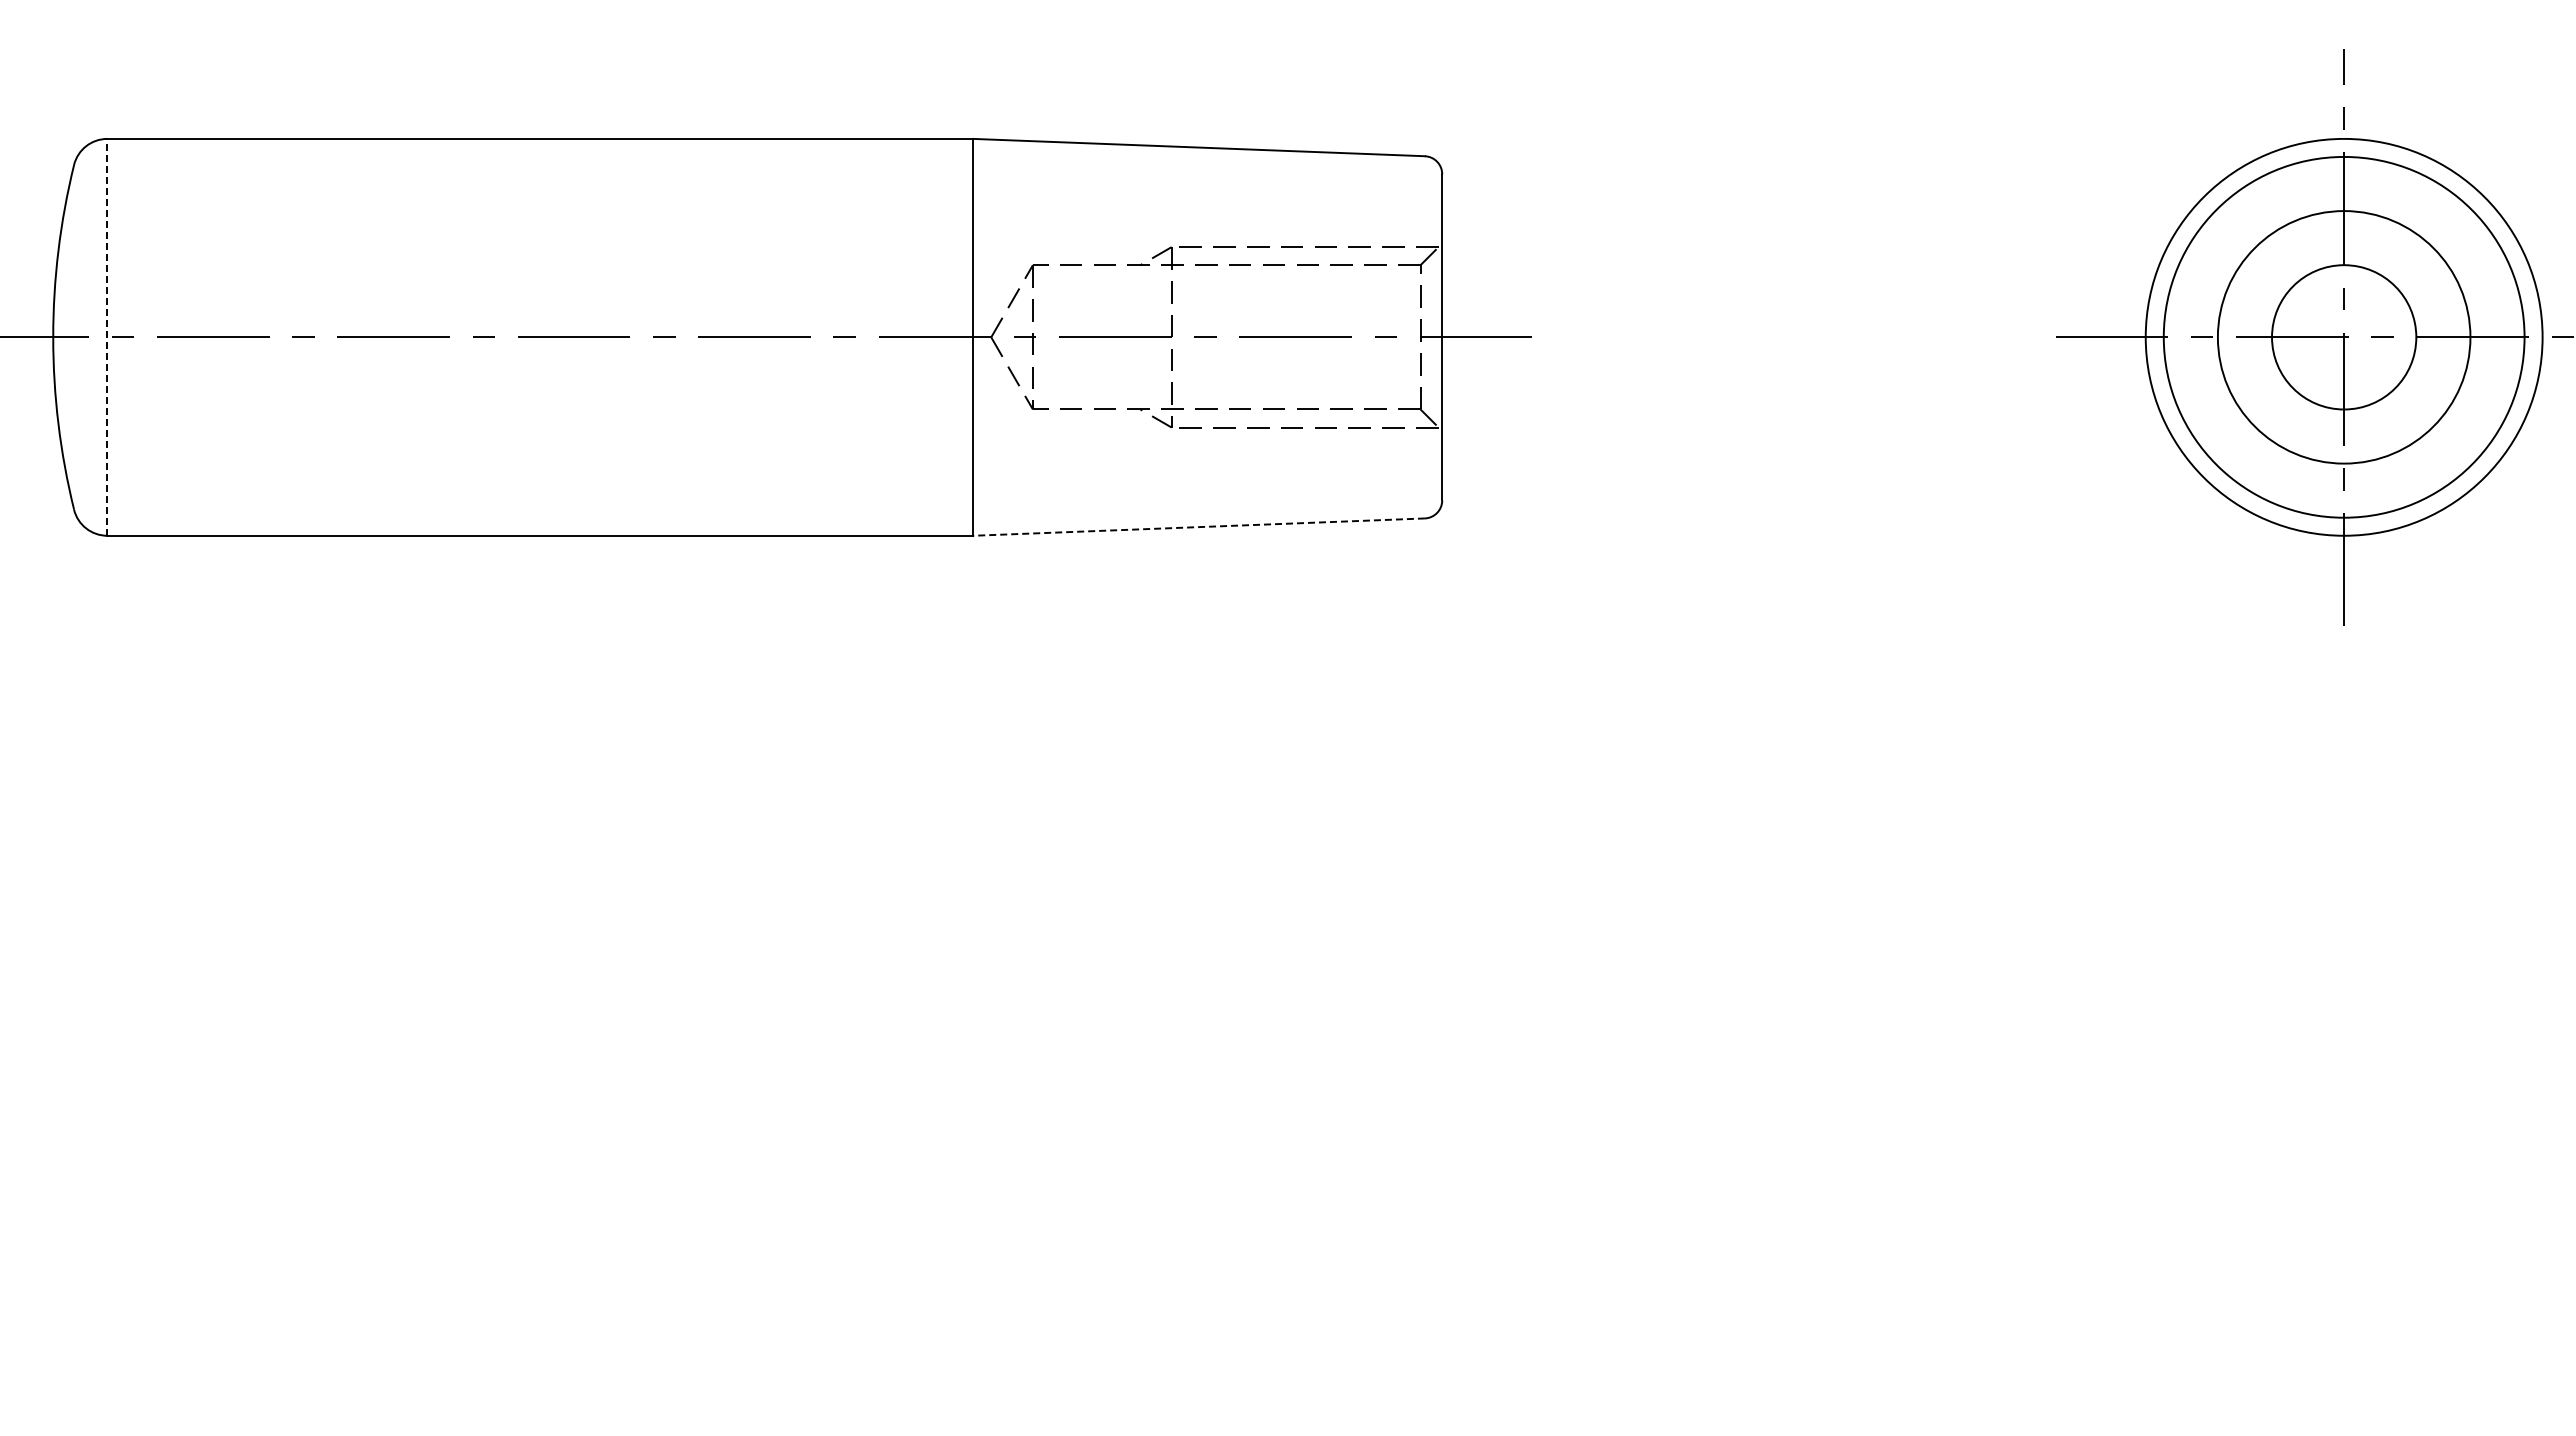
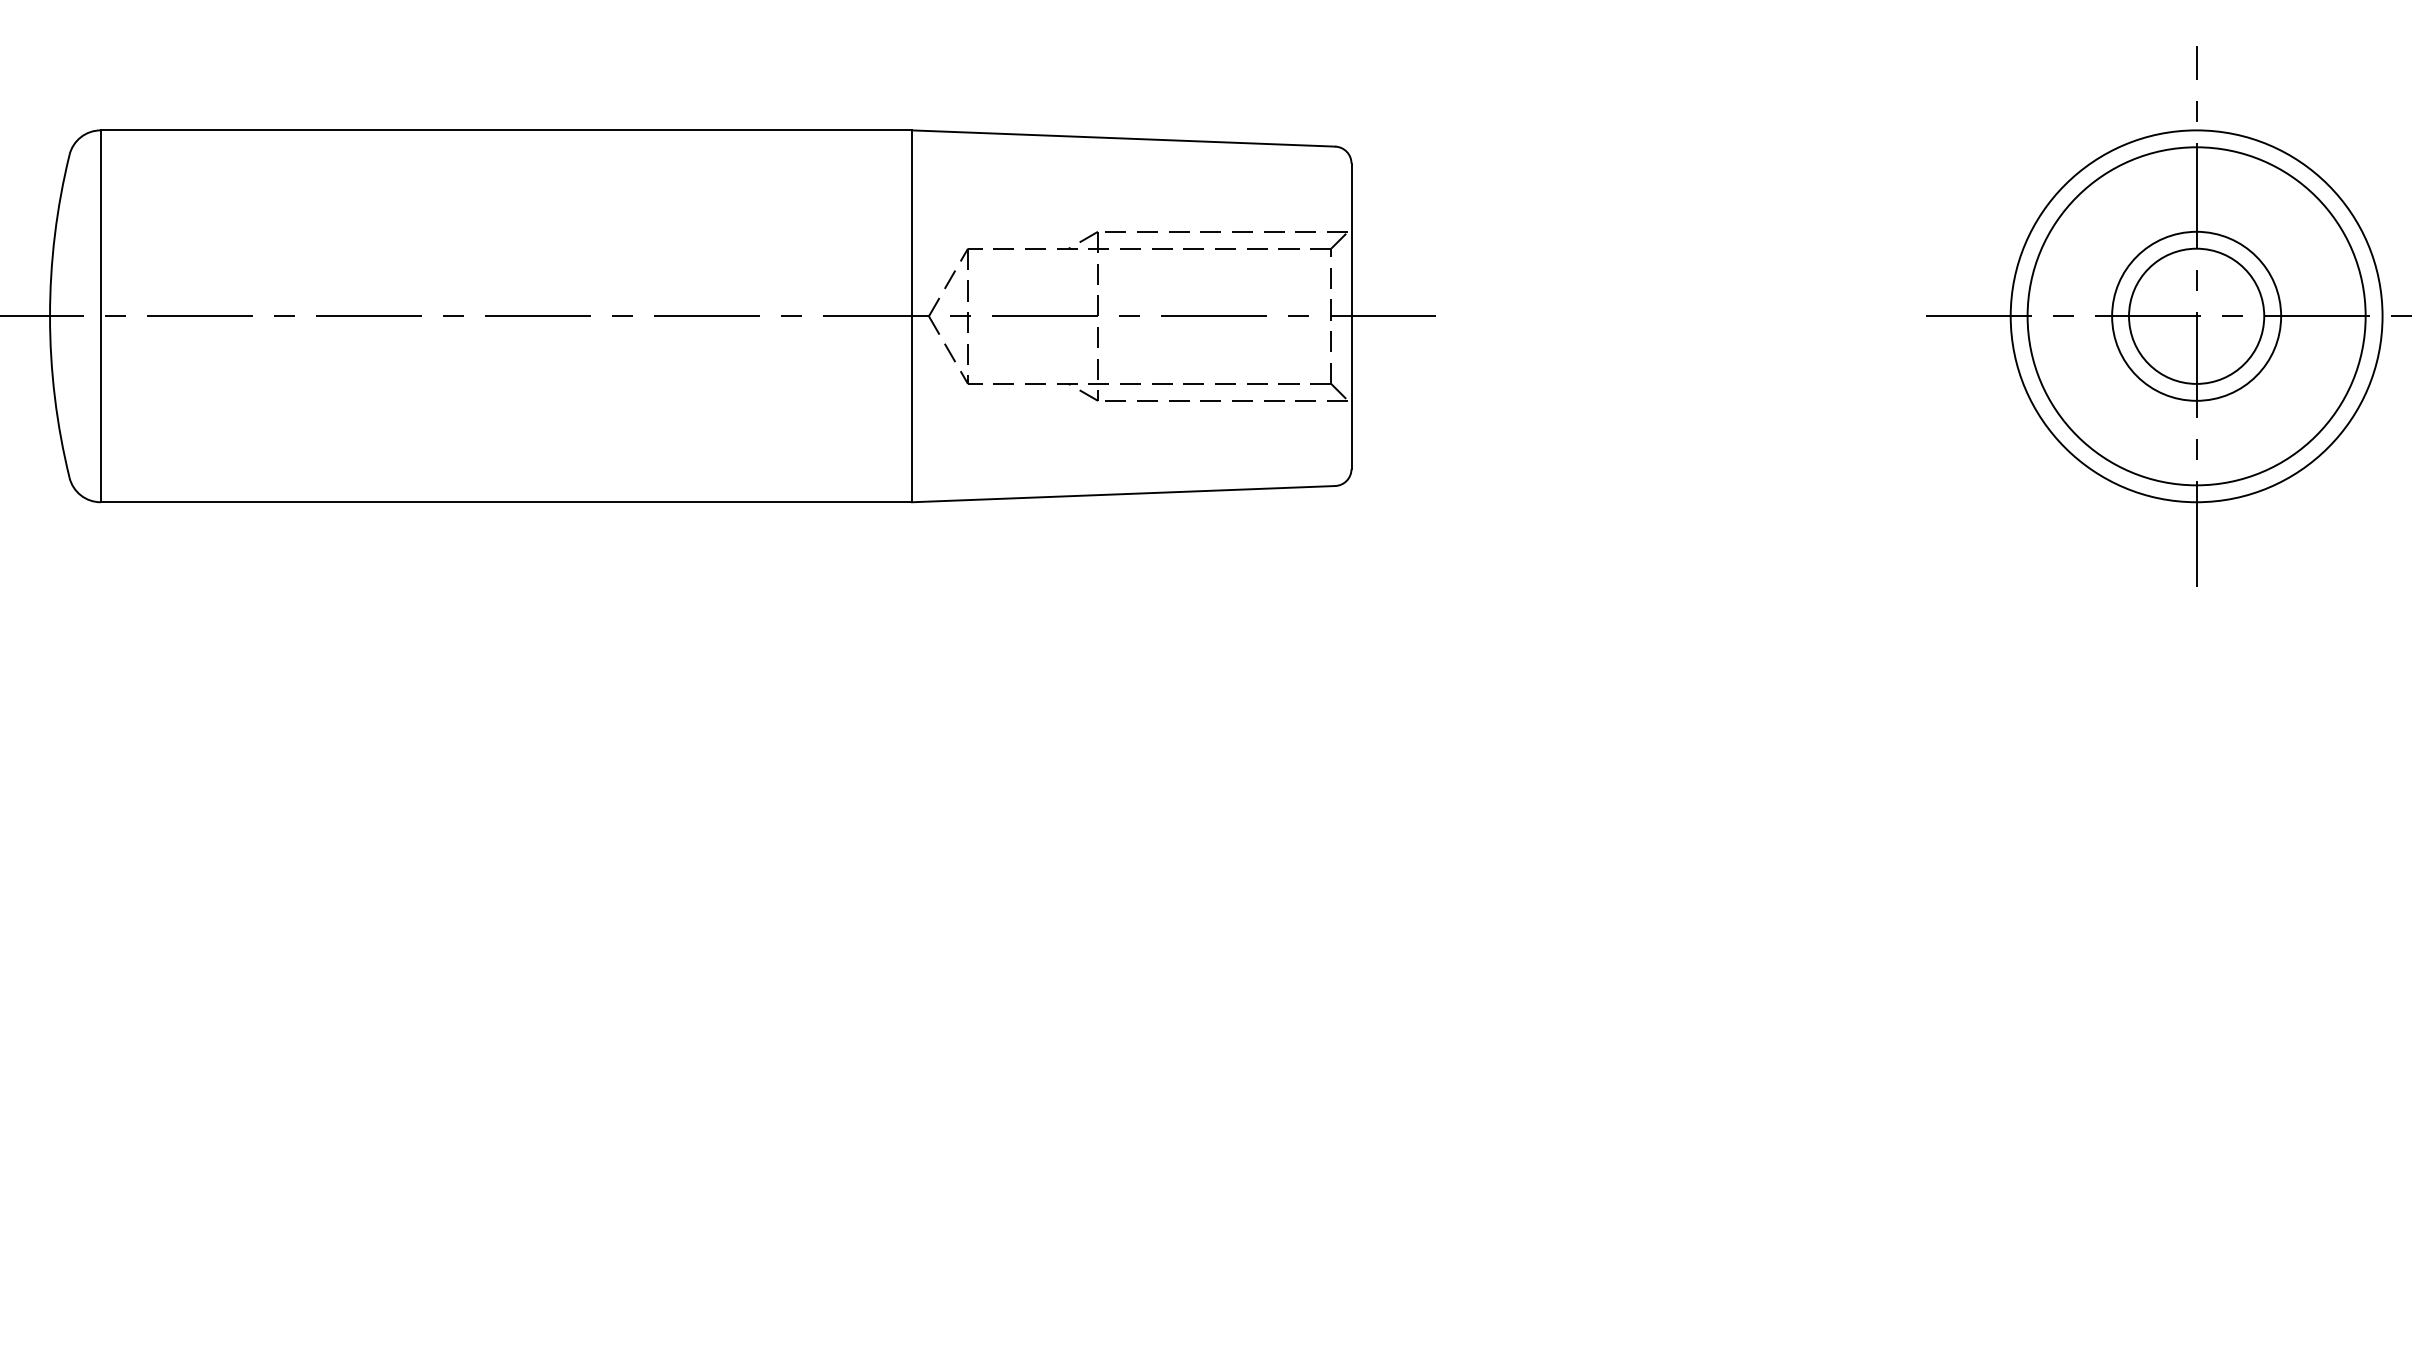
line: (107, 336) -> (100, 315), dashed -> solid
circle: (2343, 337) -> (2196, 316), size x0.71
line: (1198, 527) -> (1123, 494), dashed -> solid

